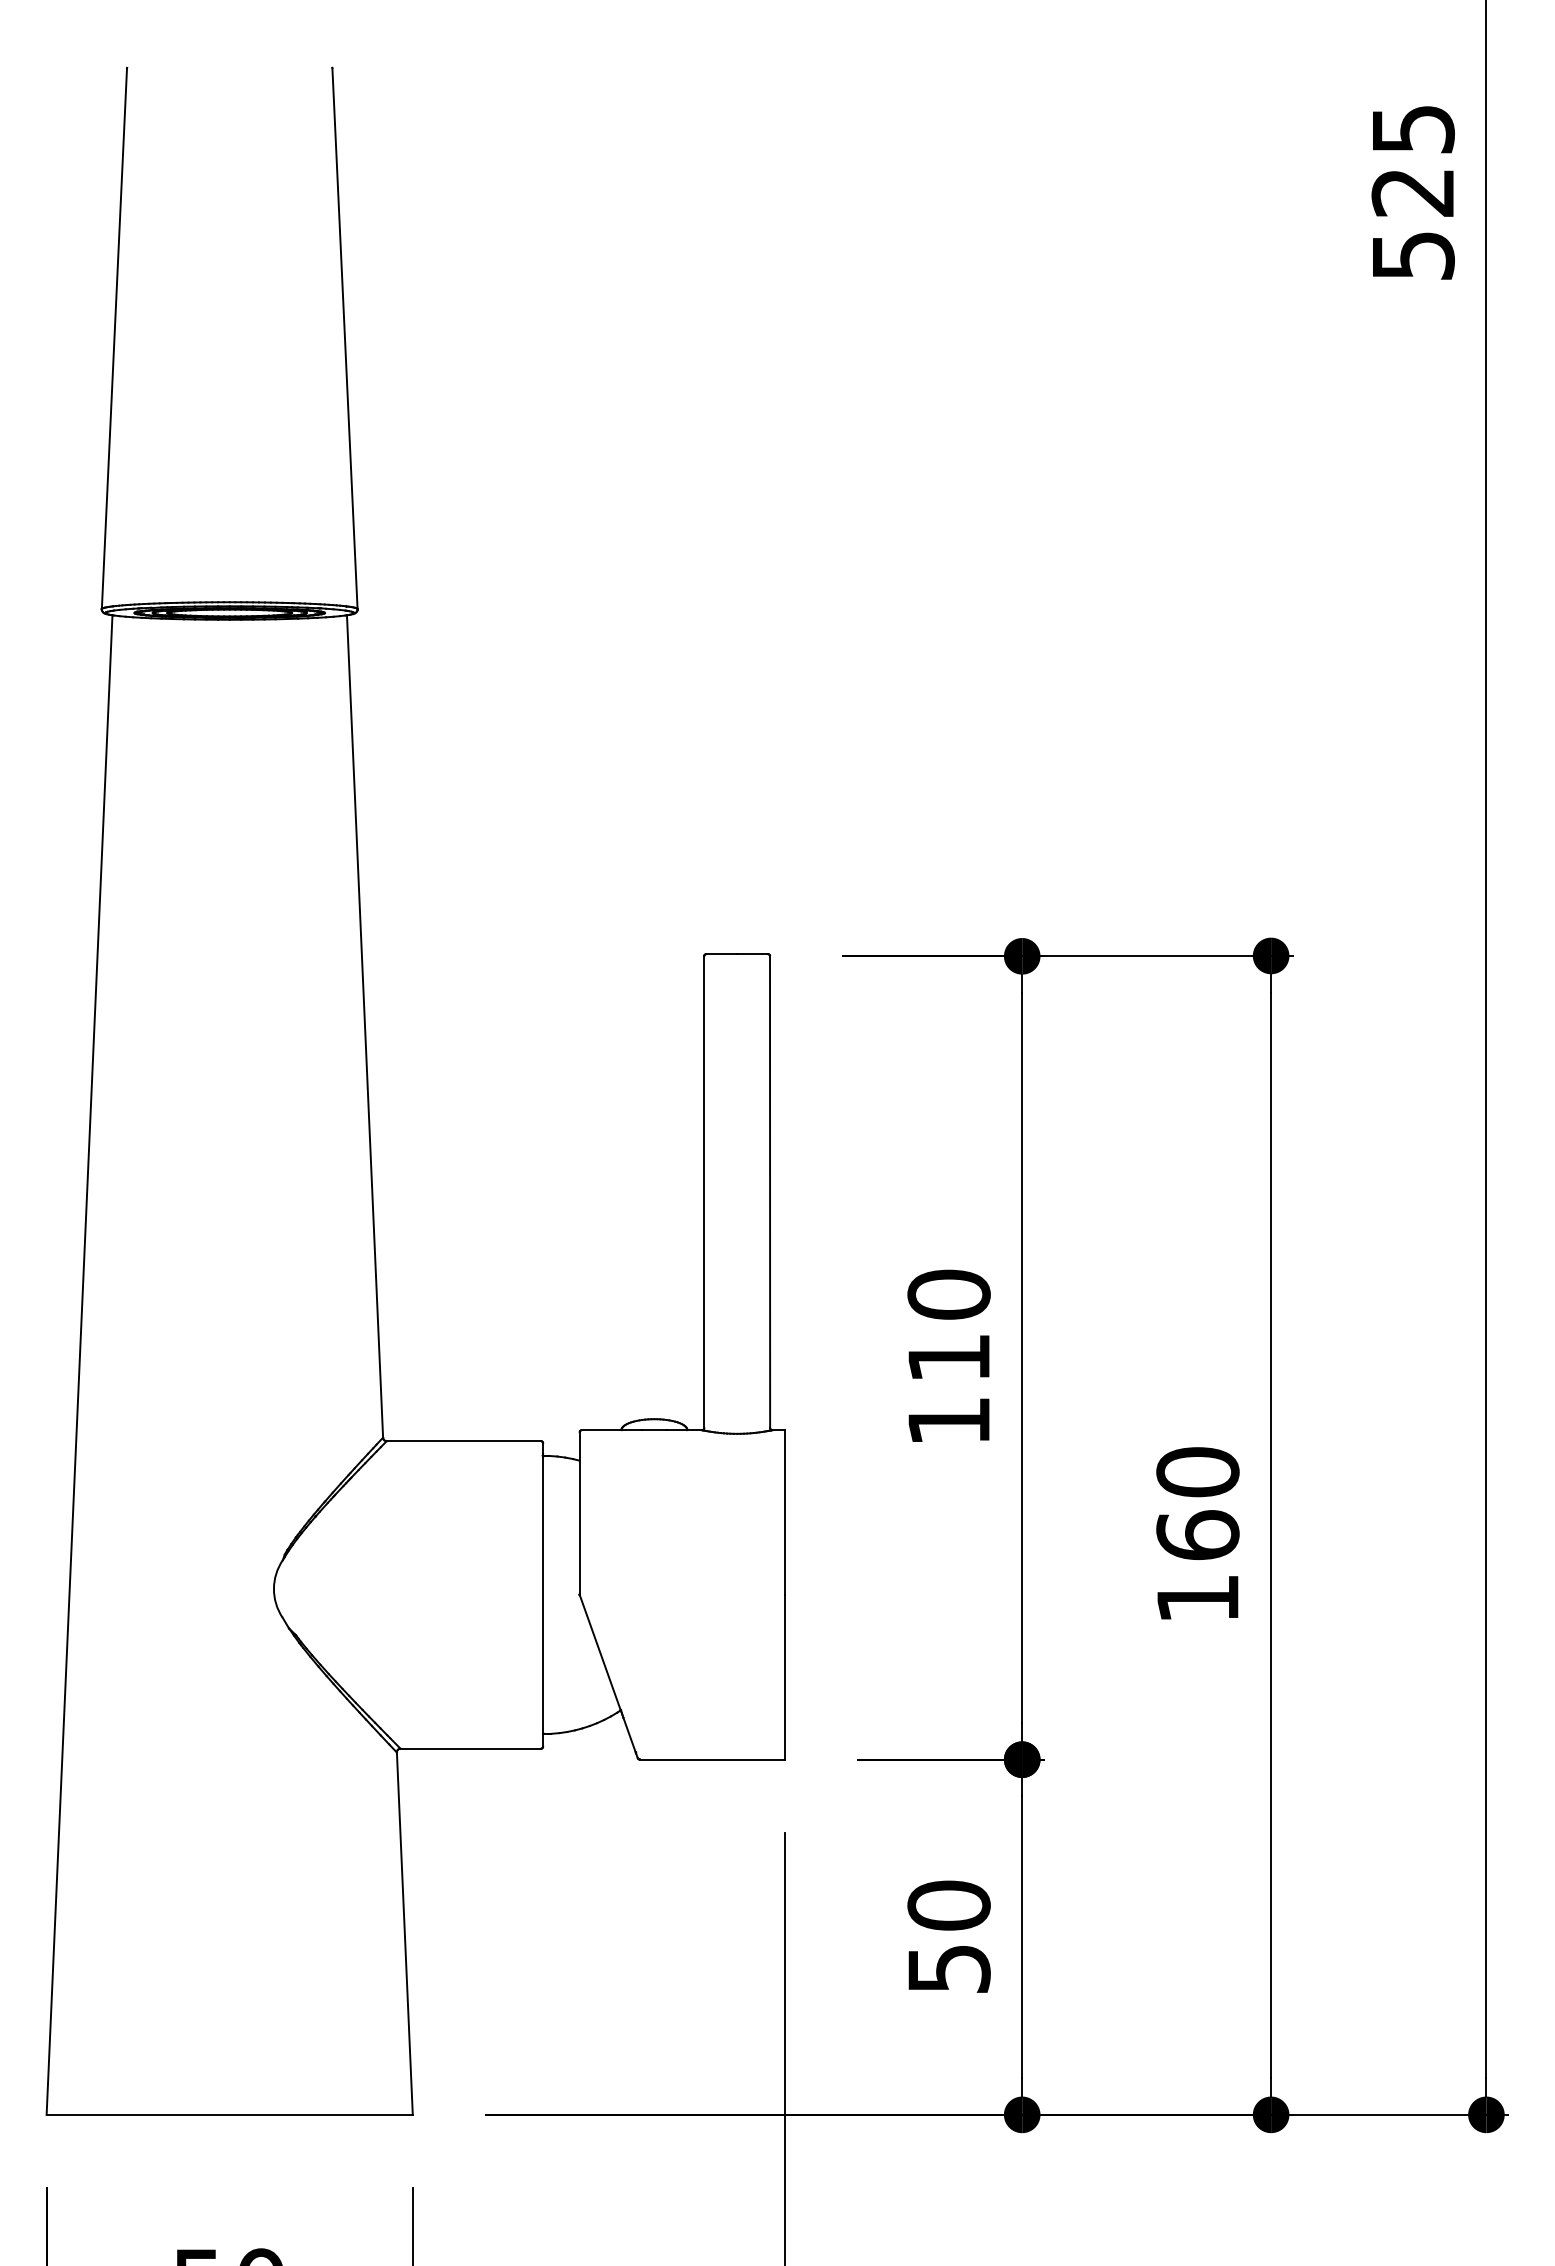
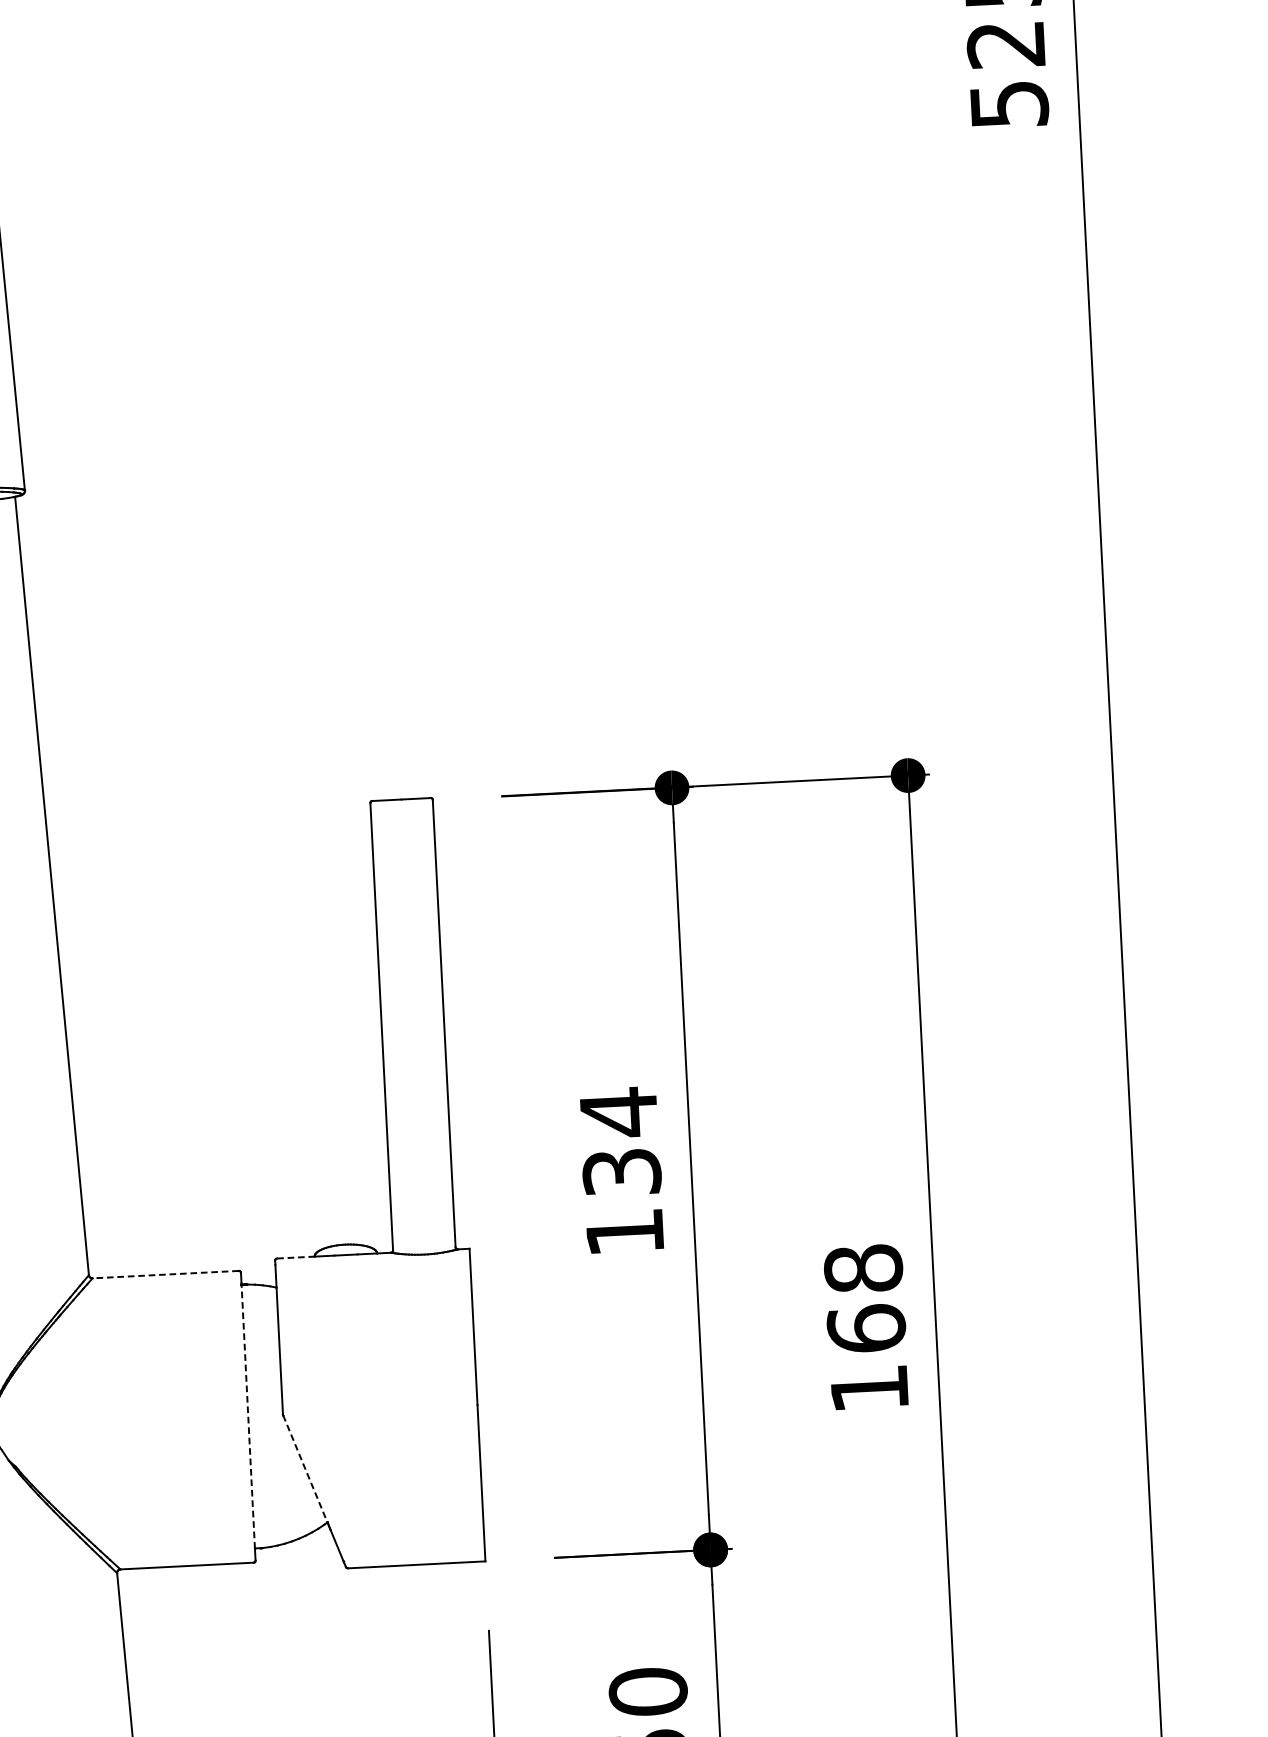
text: (948, 1324) -> (619, 1140), 110 -> 134
line: (601, 1430) -> (295, 1257), solid -> dashed
line: (463, 1441) -> (165, 1274), solid -> dashed
text: (1197, 1472) -> (863, 1269), 160 -> 168
line: (543, 1595) -> (248, 1417), solid -> dashed
line: (600, 1652) -> (305, 1468), solid -> dashed

